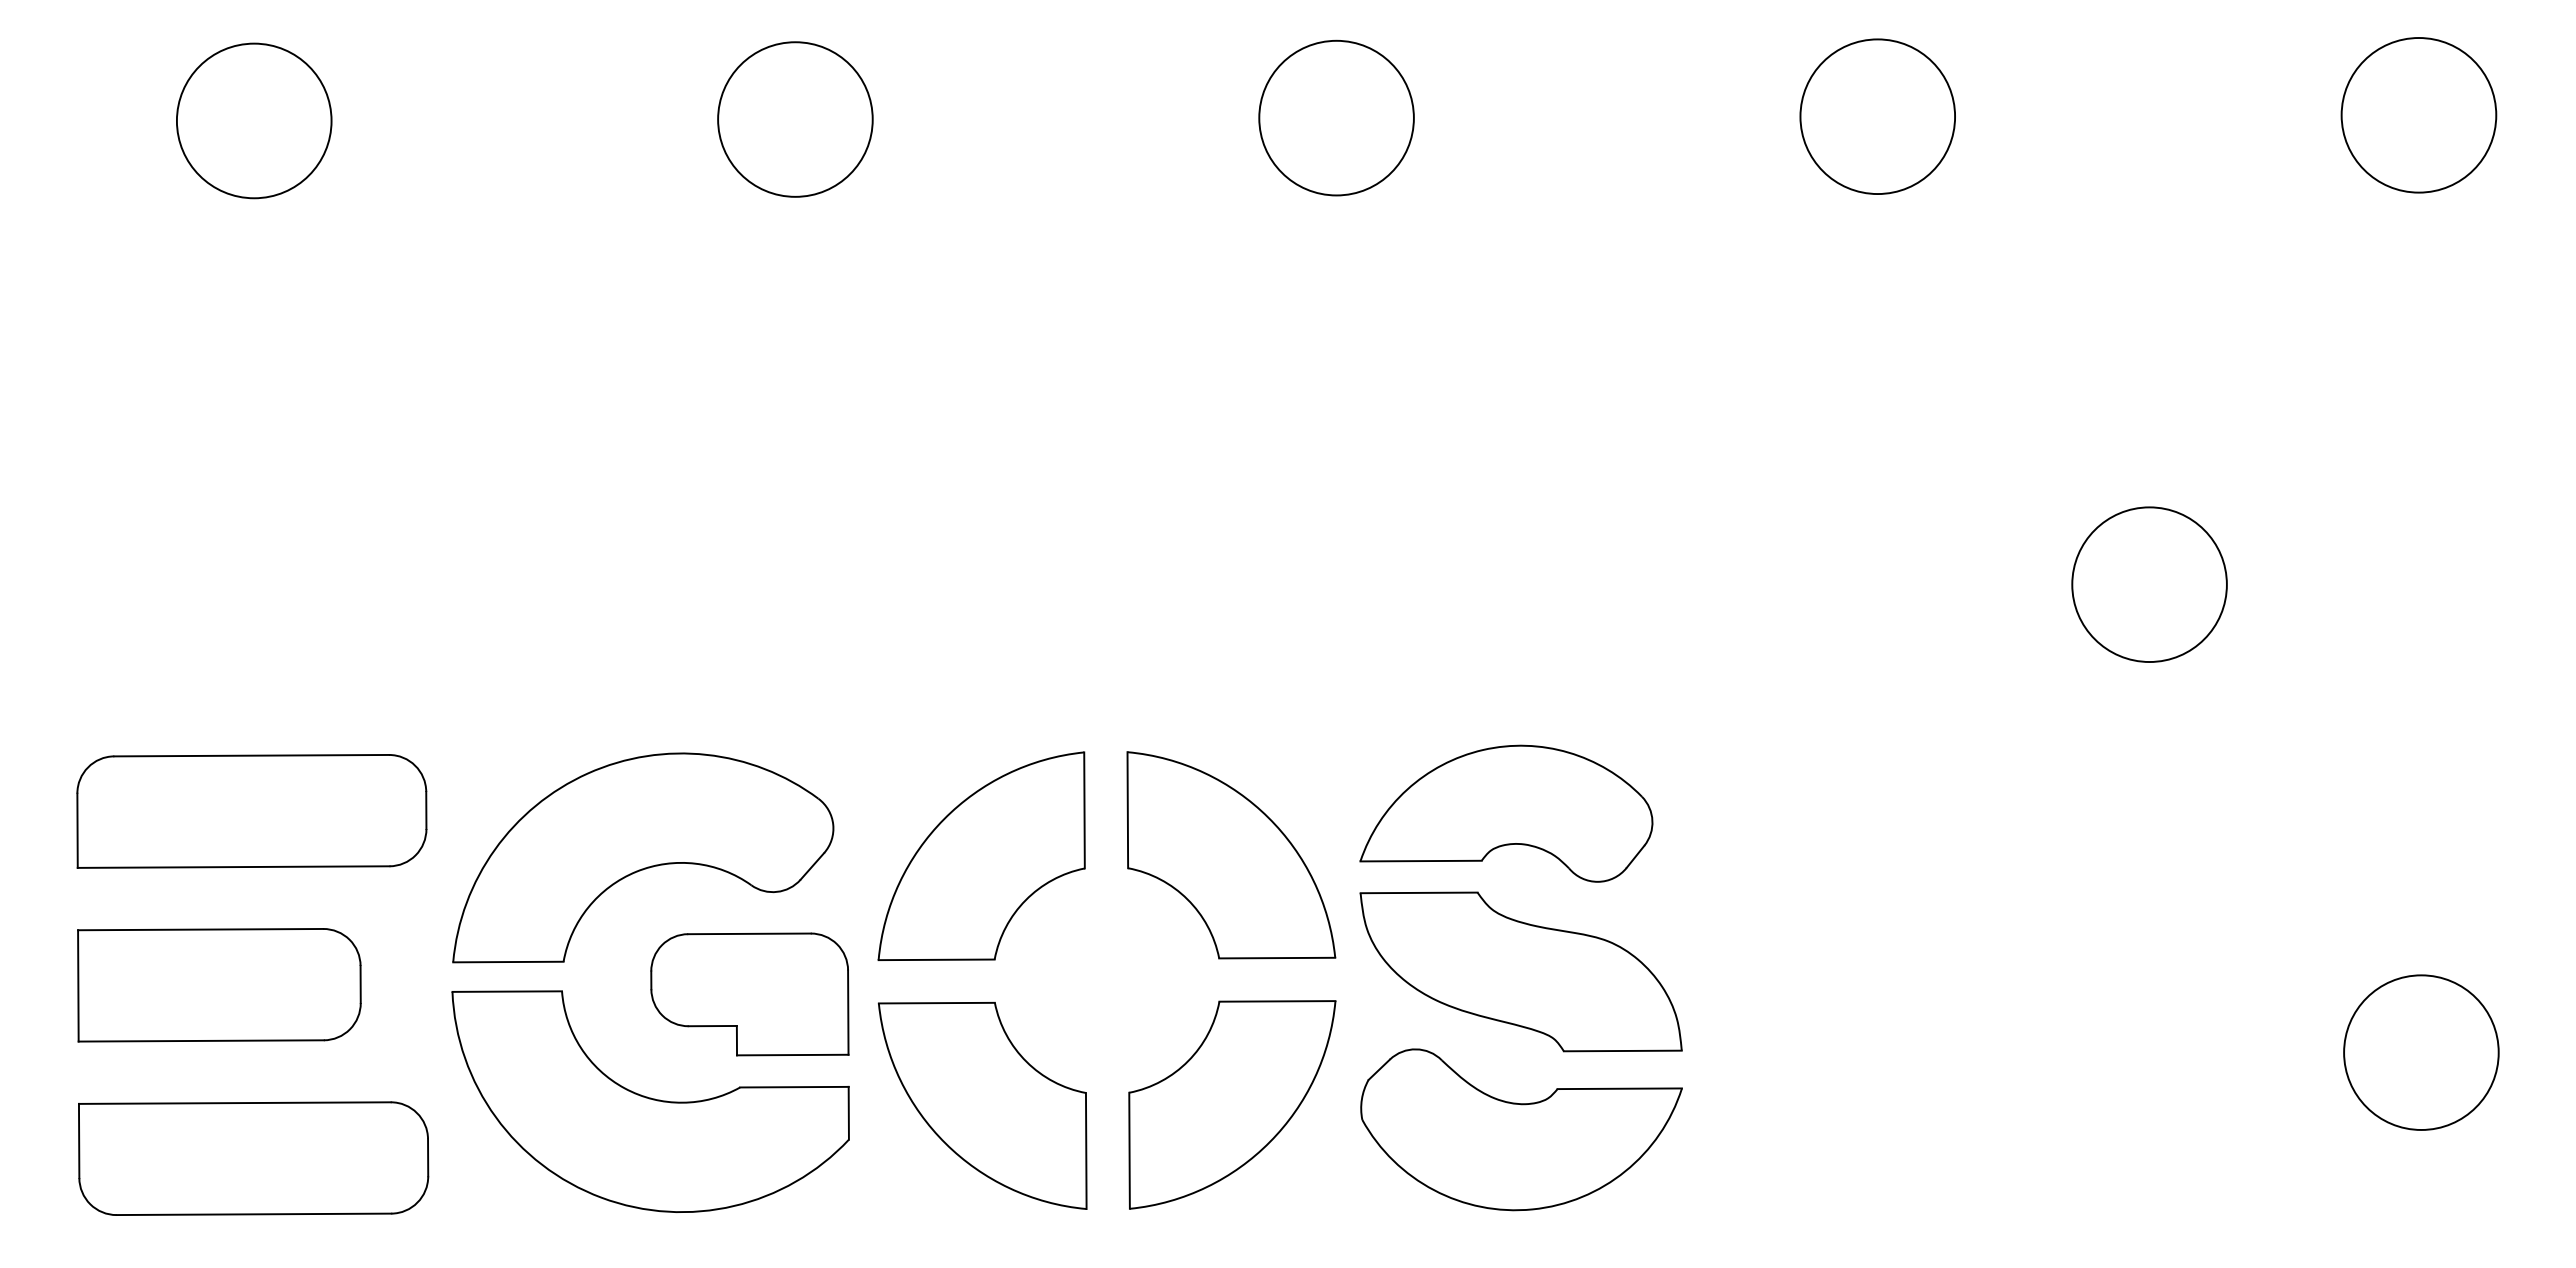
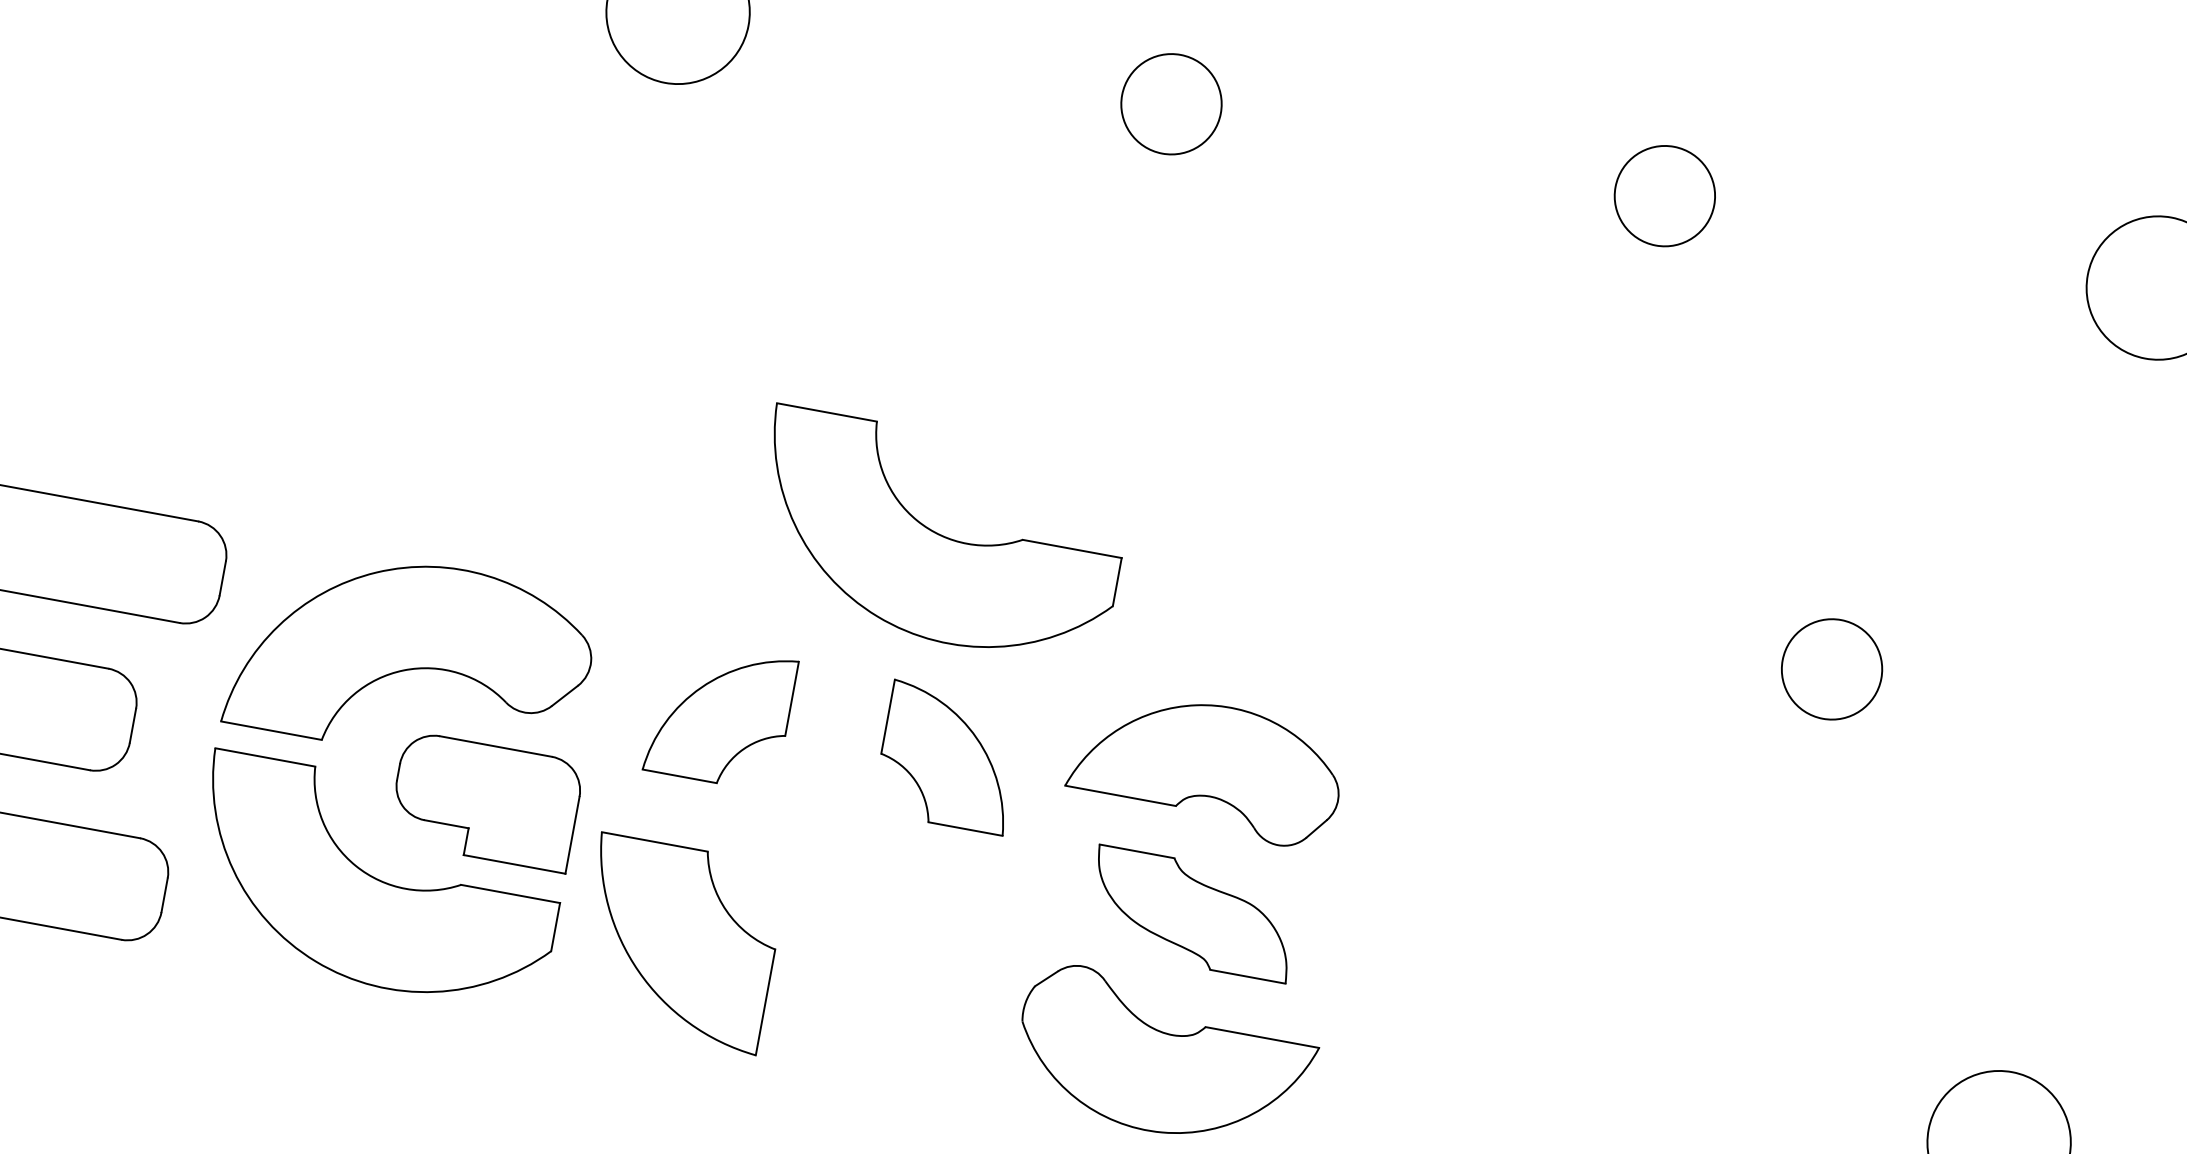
circle: (1877, 116) -> (1664, 195), size x0.7
circle: (1336, 117) -> (1171, 103), size x0.7
circle: (2149, 584) -> (1831, 669), size x0.7
part: (1176, 623) -> (938, 537), added
part: (981, 855) -> (720, 715), size x0.7
part: (1231, 855) -> (948, 758), size x0.7
part: (1520, 971) -> (1192, 913), size x0.7
part: (1232, 1104) -> (906, 985), removed

